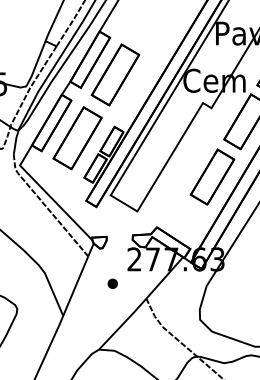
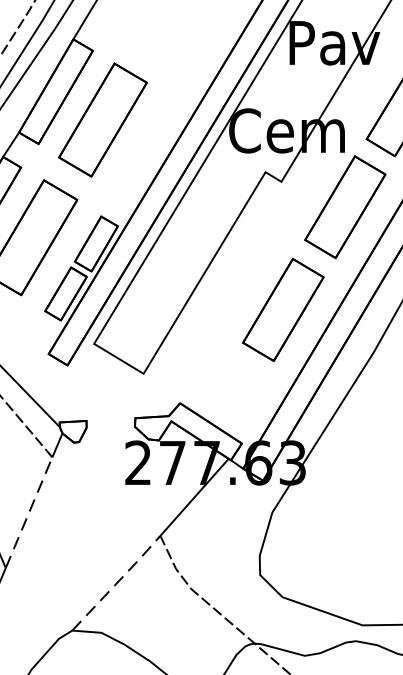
part: (112, 283) -> (97, 507), removed
line: (75, 285) -> (28, 511), solid -> dashed
line: (123, 323) -> (117, 582), solid -> dashed

